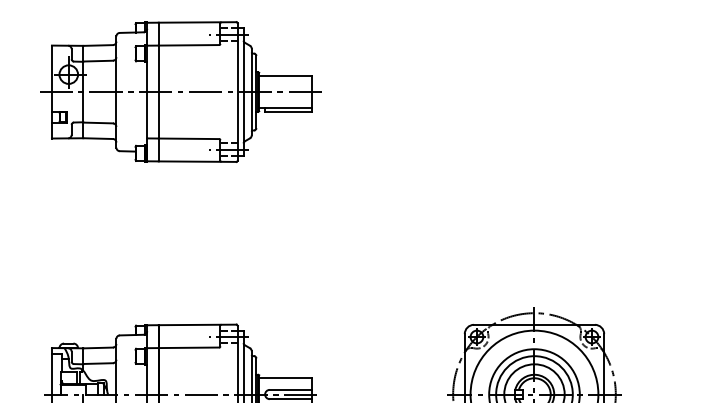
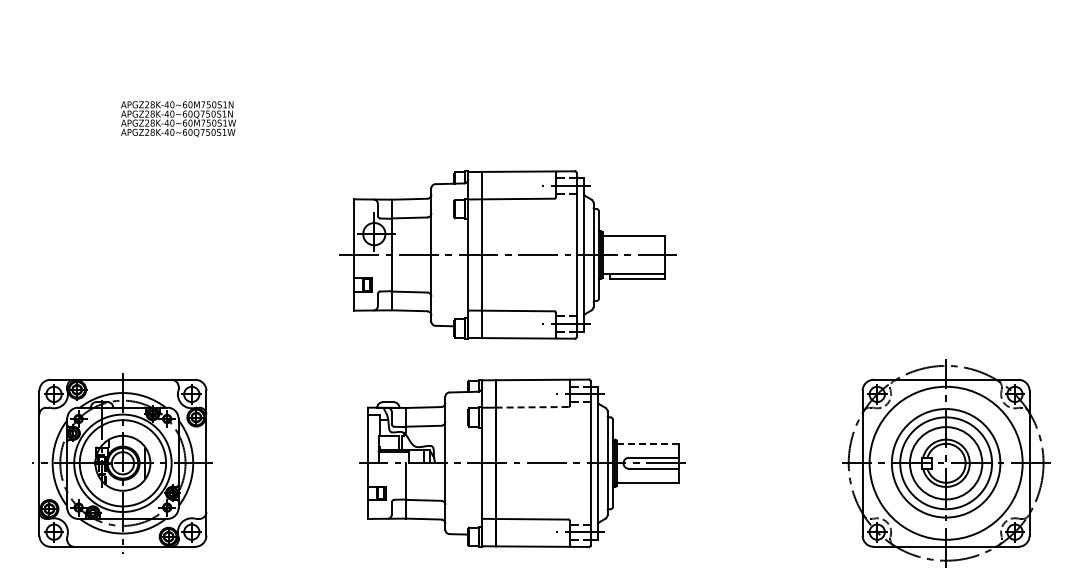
part: (179, 91) -> (507, 254), moved
line: (188, 347) -> (531, 407), solid -> dashed
line: (285, 378) -> (647, 443), solid -> dashed

